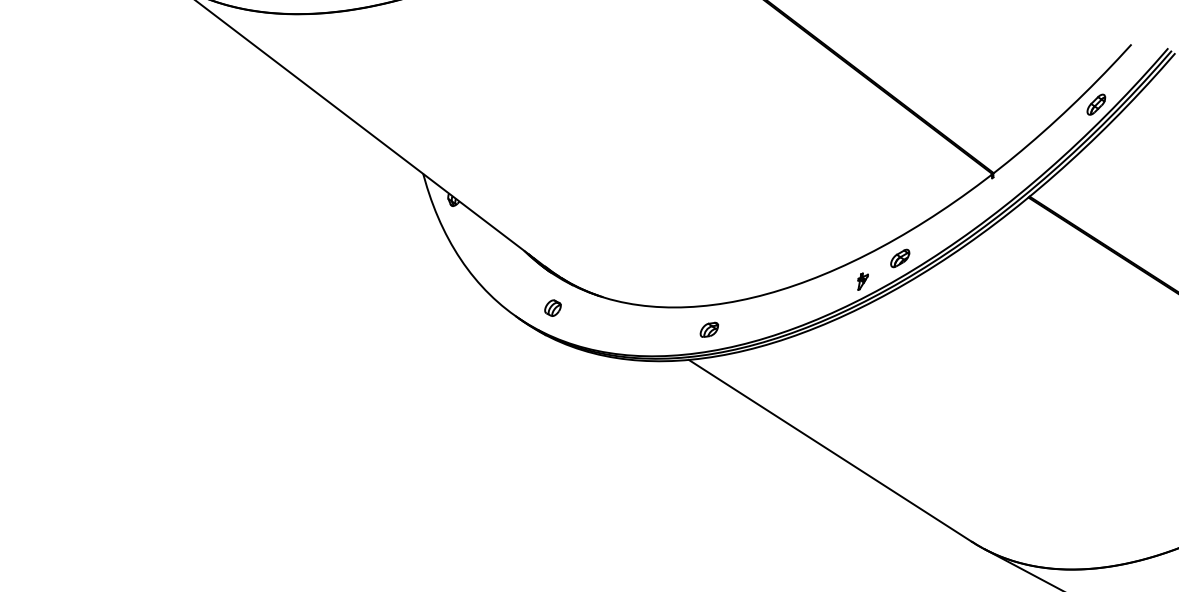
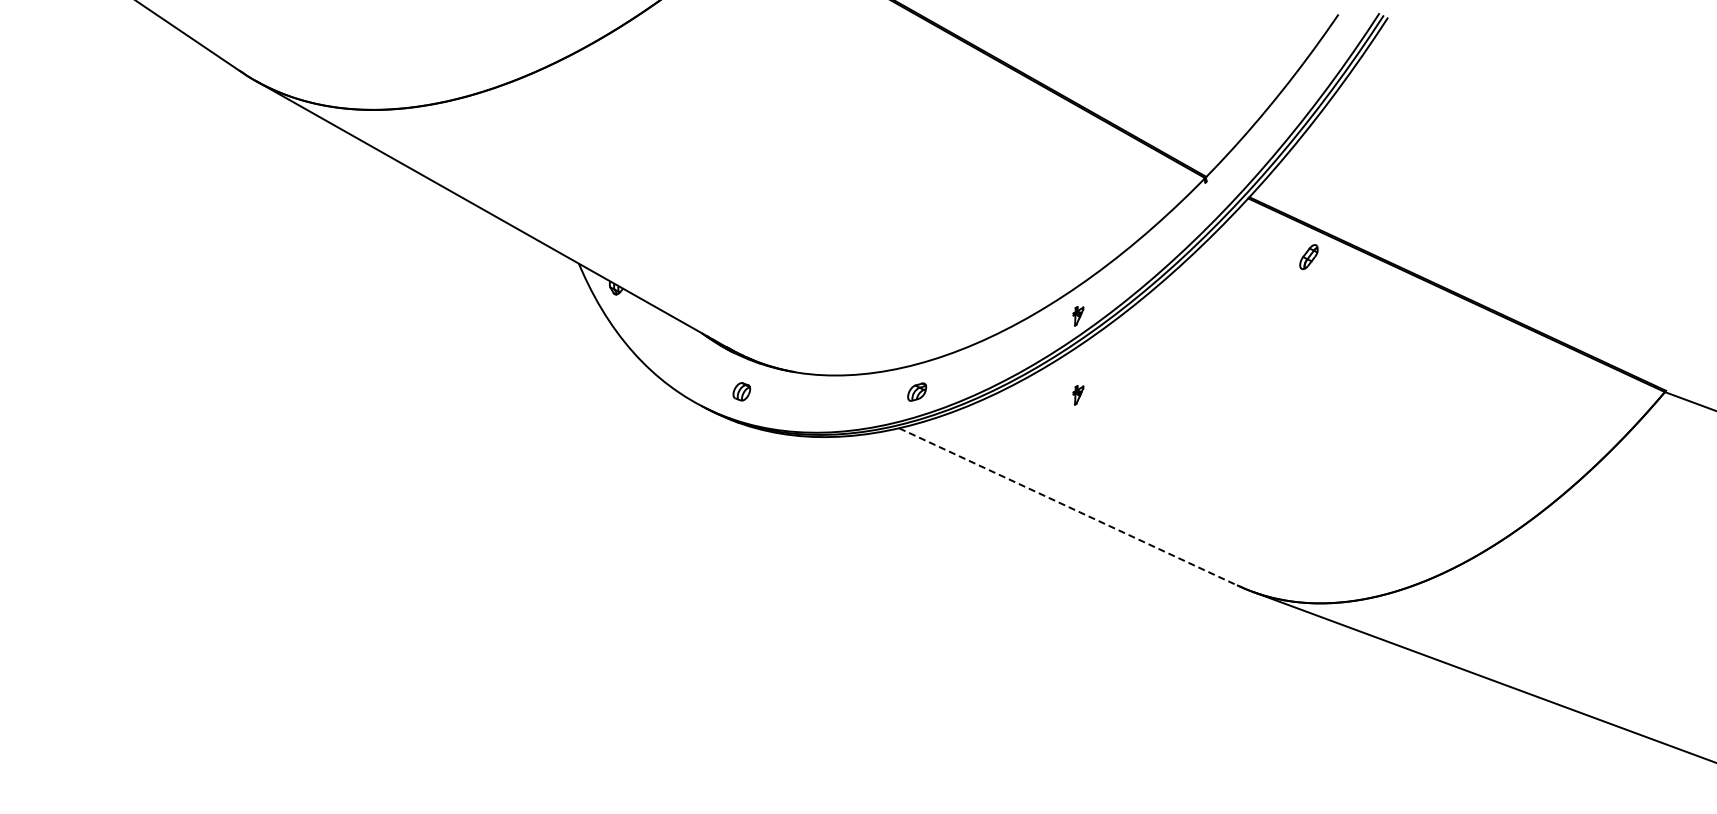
part: (1095, 105) -> (1308, 257), moved
part: (900, 258) -> (1116, 284), removed
part: (852, 352) -> (1078, 395), added
line: (830, 451) -> (1068, 507), solid -> dashed

